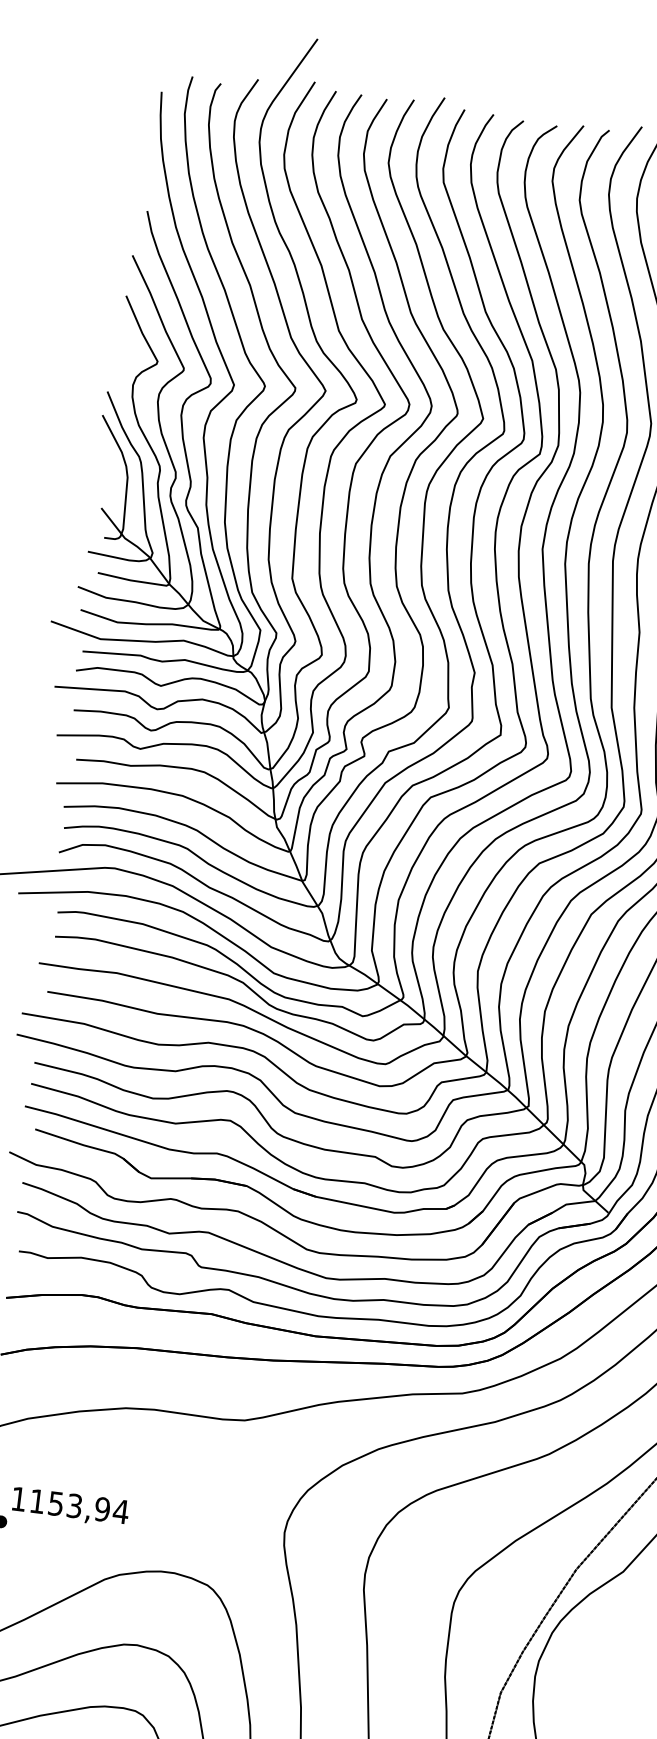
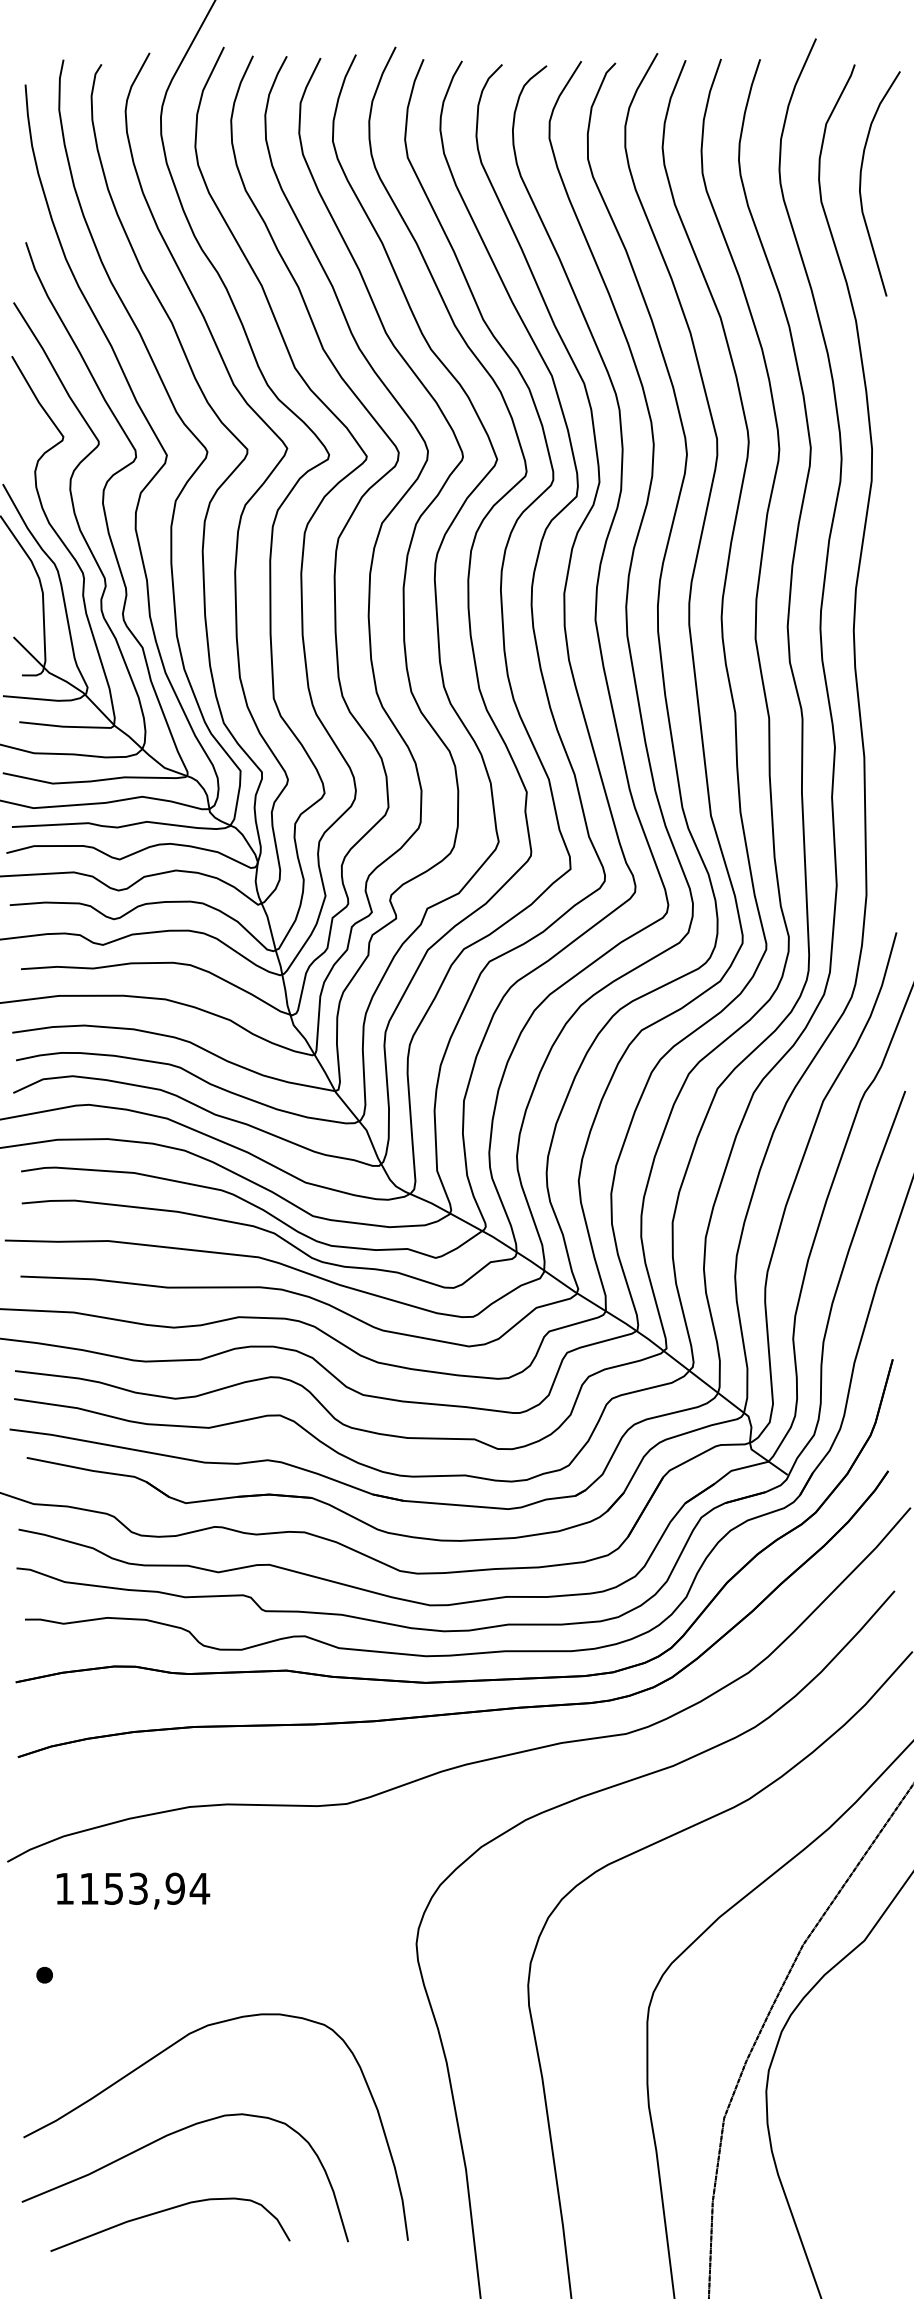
text: (70, 1506) -> (133, 1890), moved

